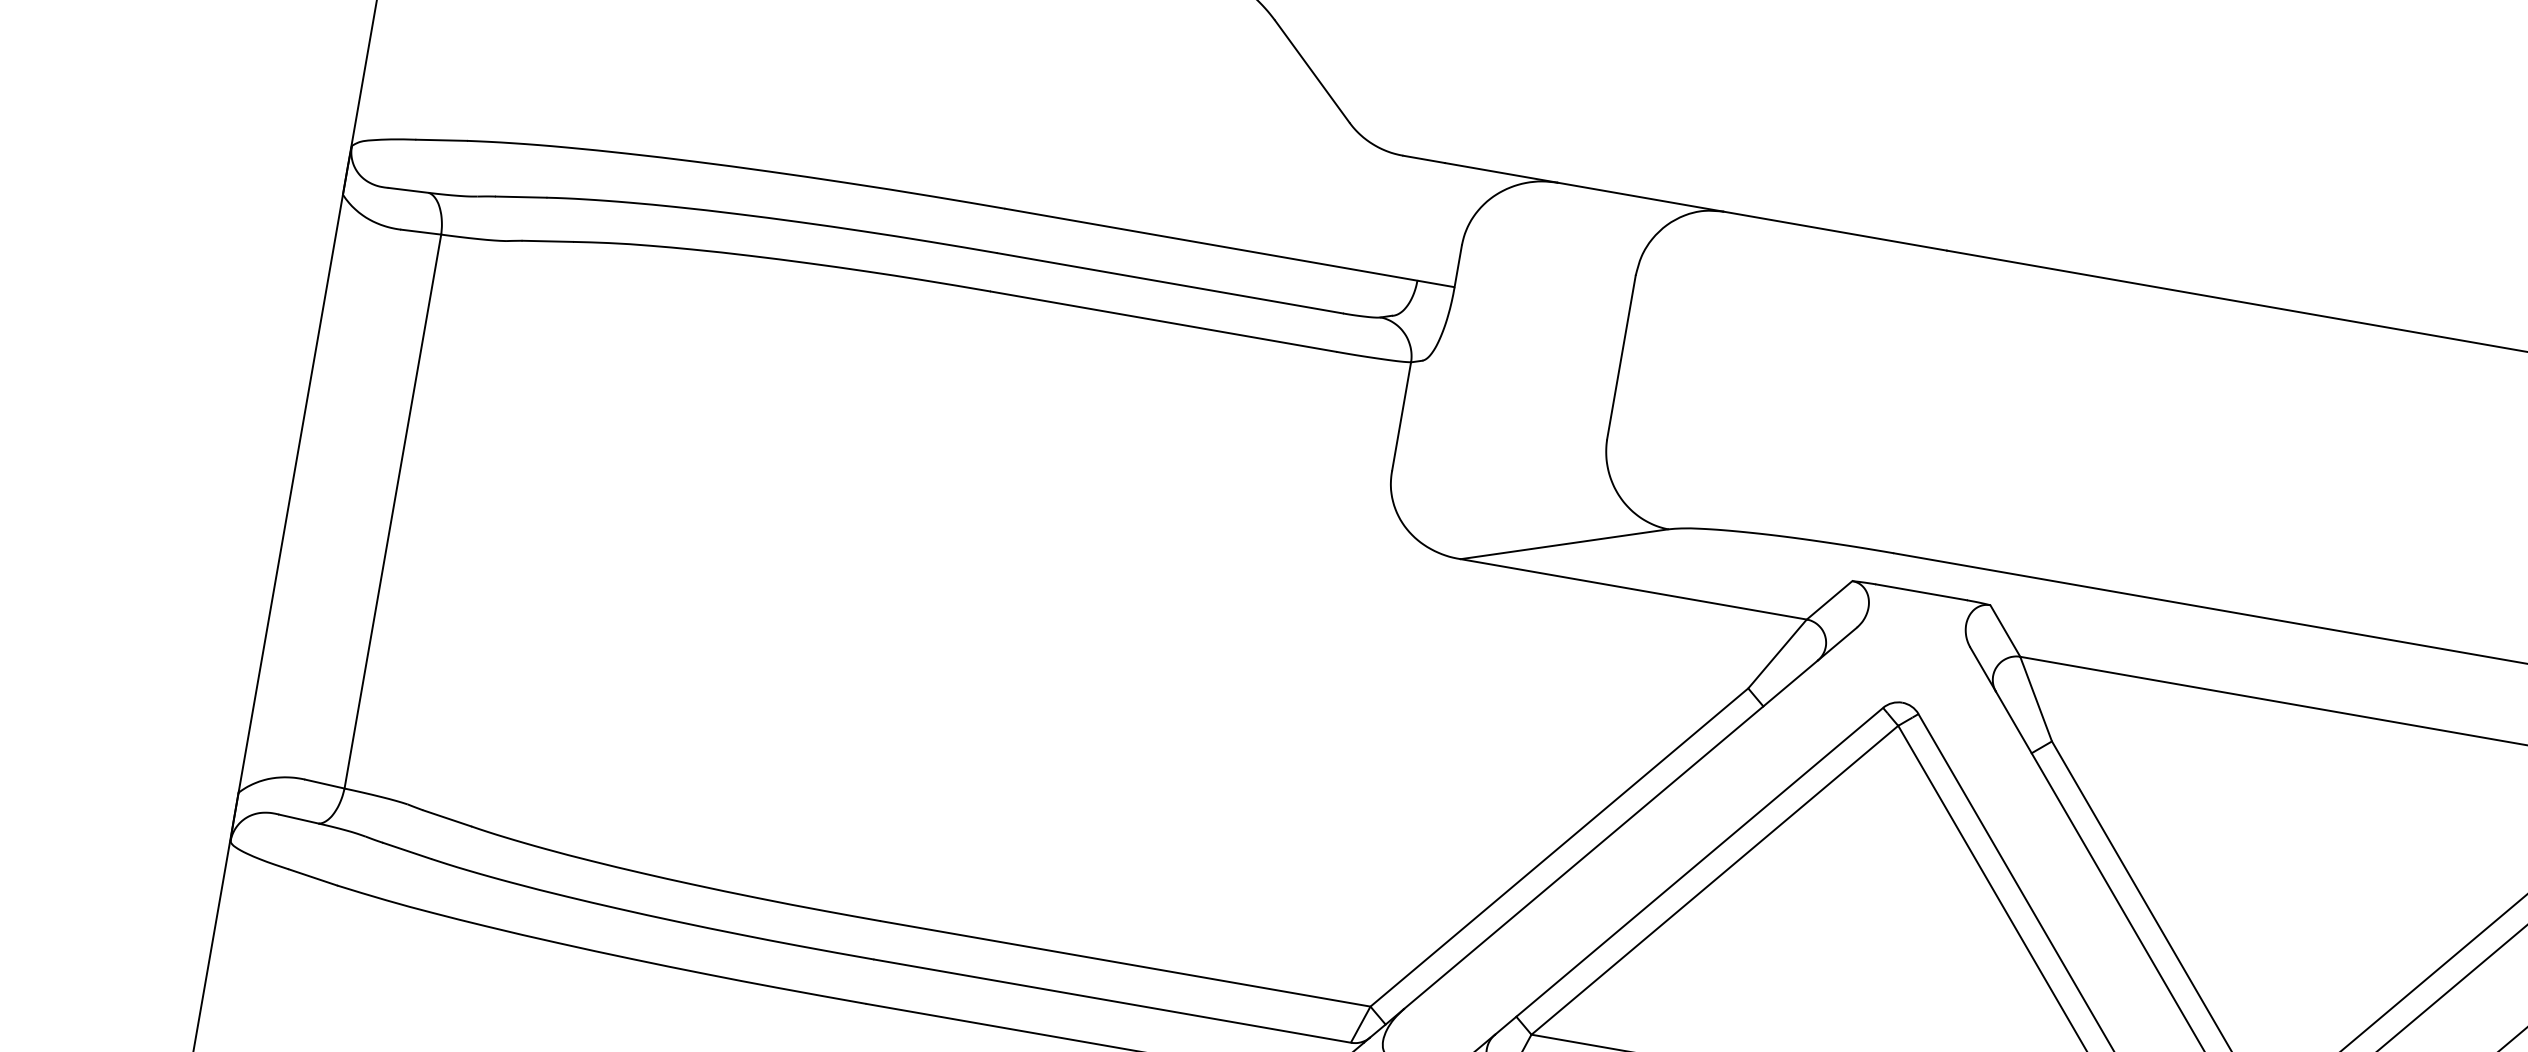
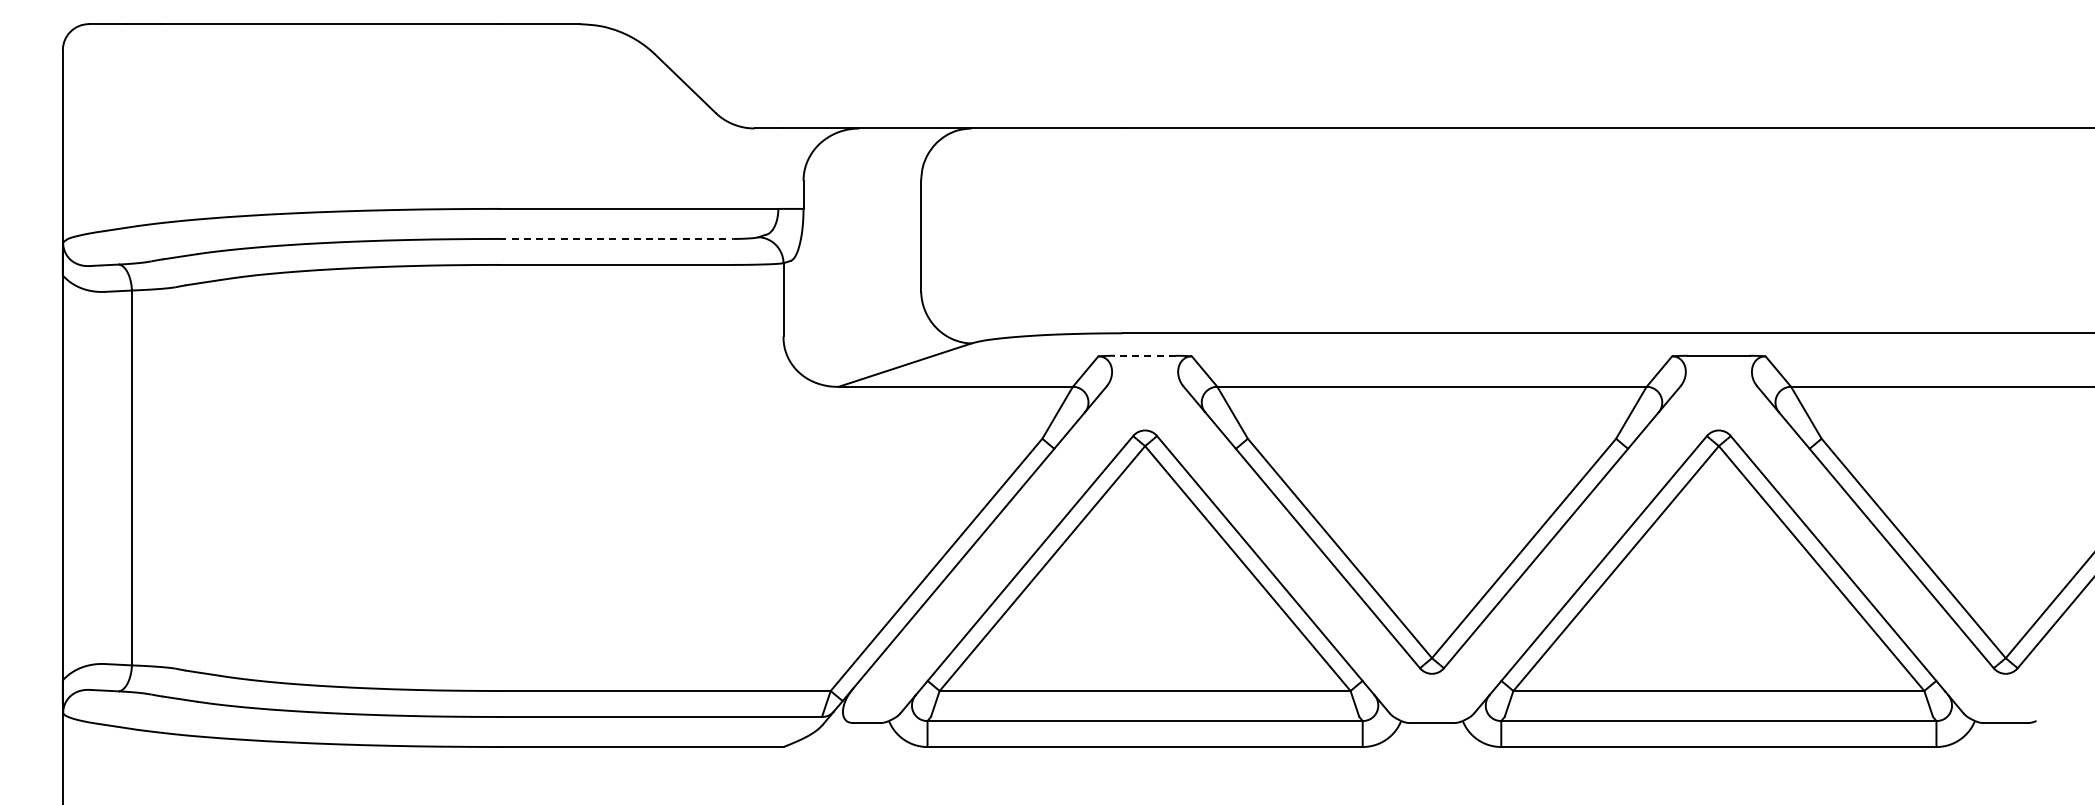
line: (1170, 282) -> (616, 238), solid -> dashed
line: (1922, 592) -> (1145, 355), solid -> dashed

